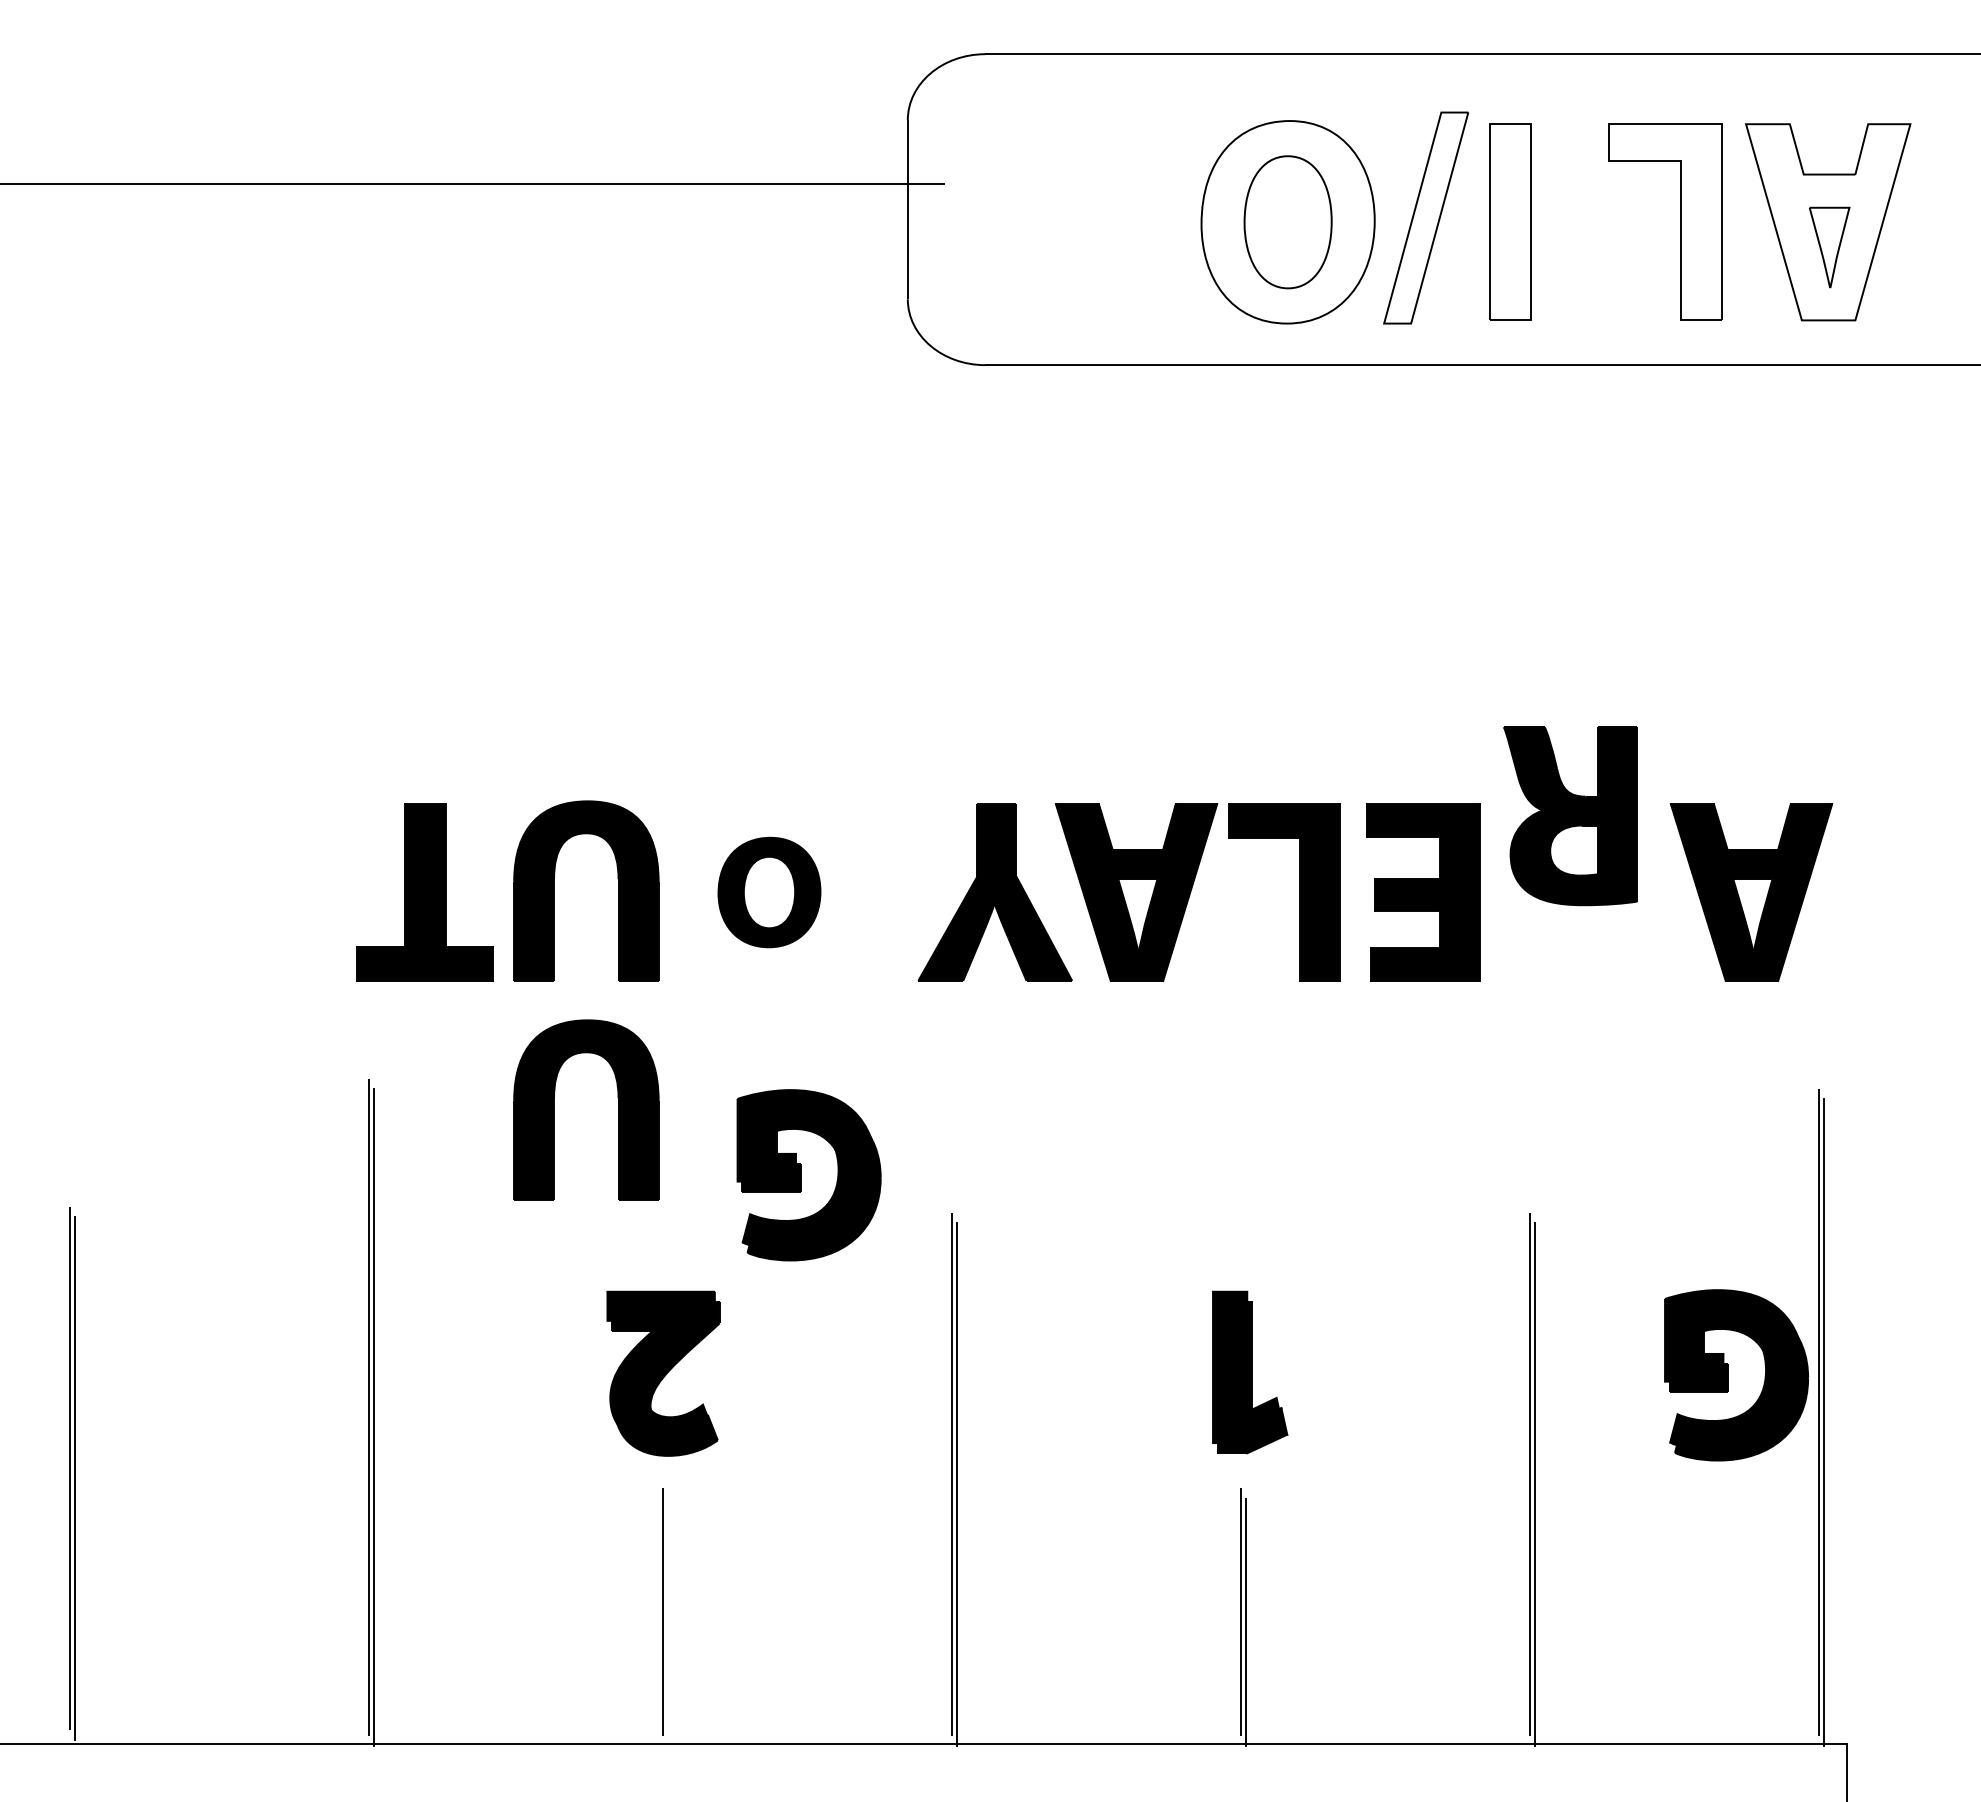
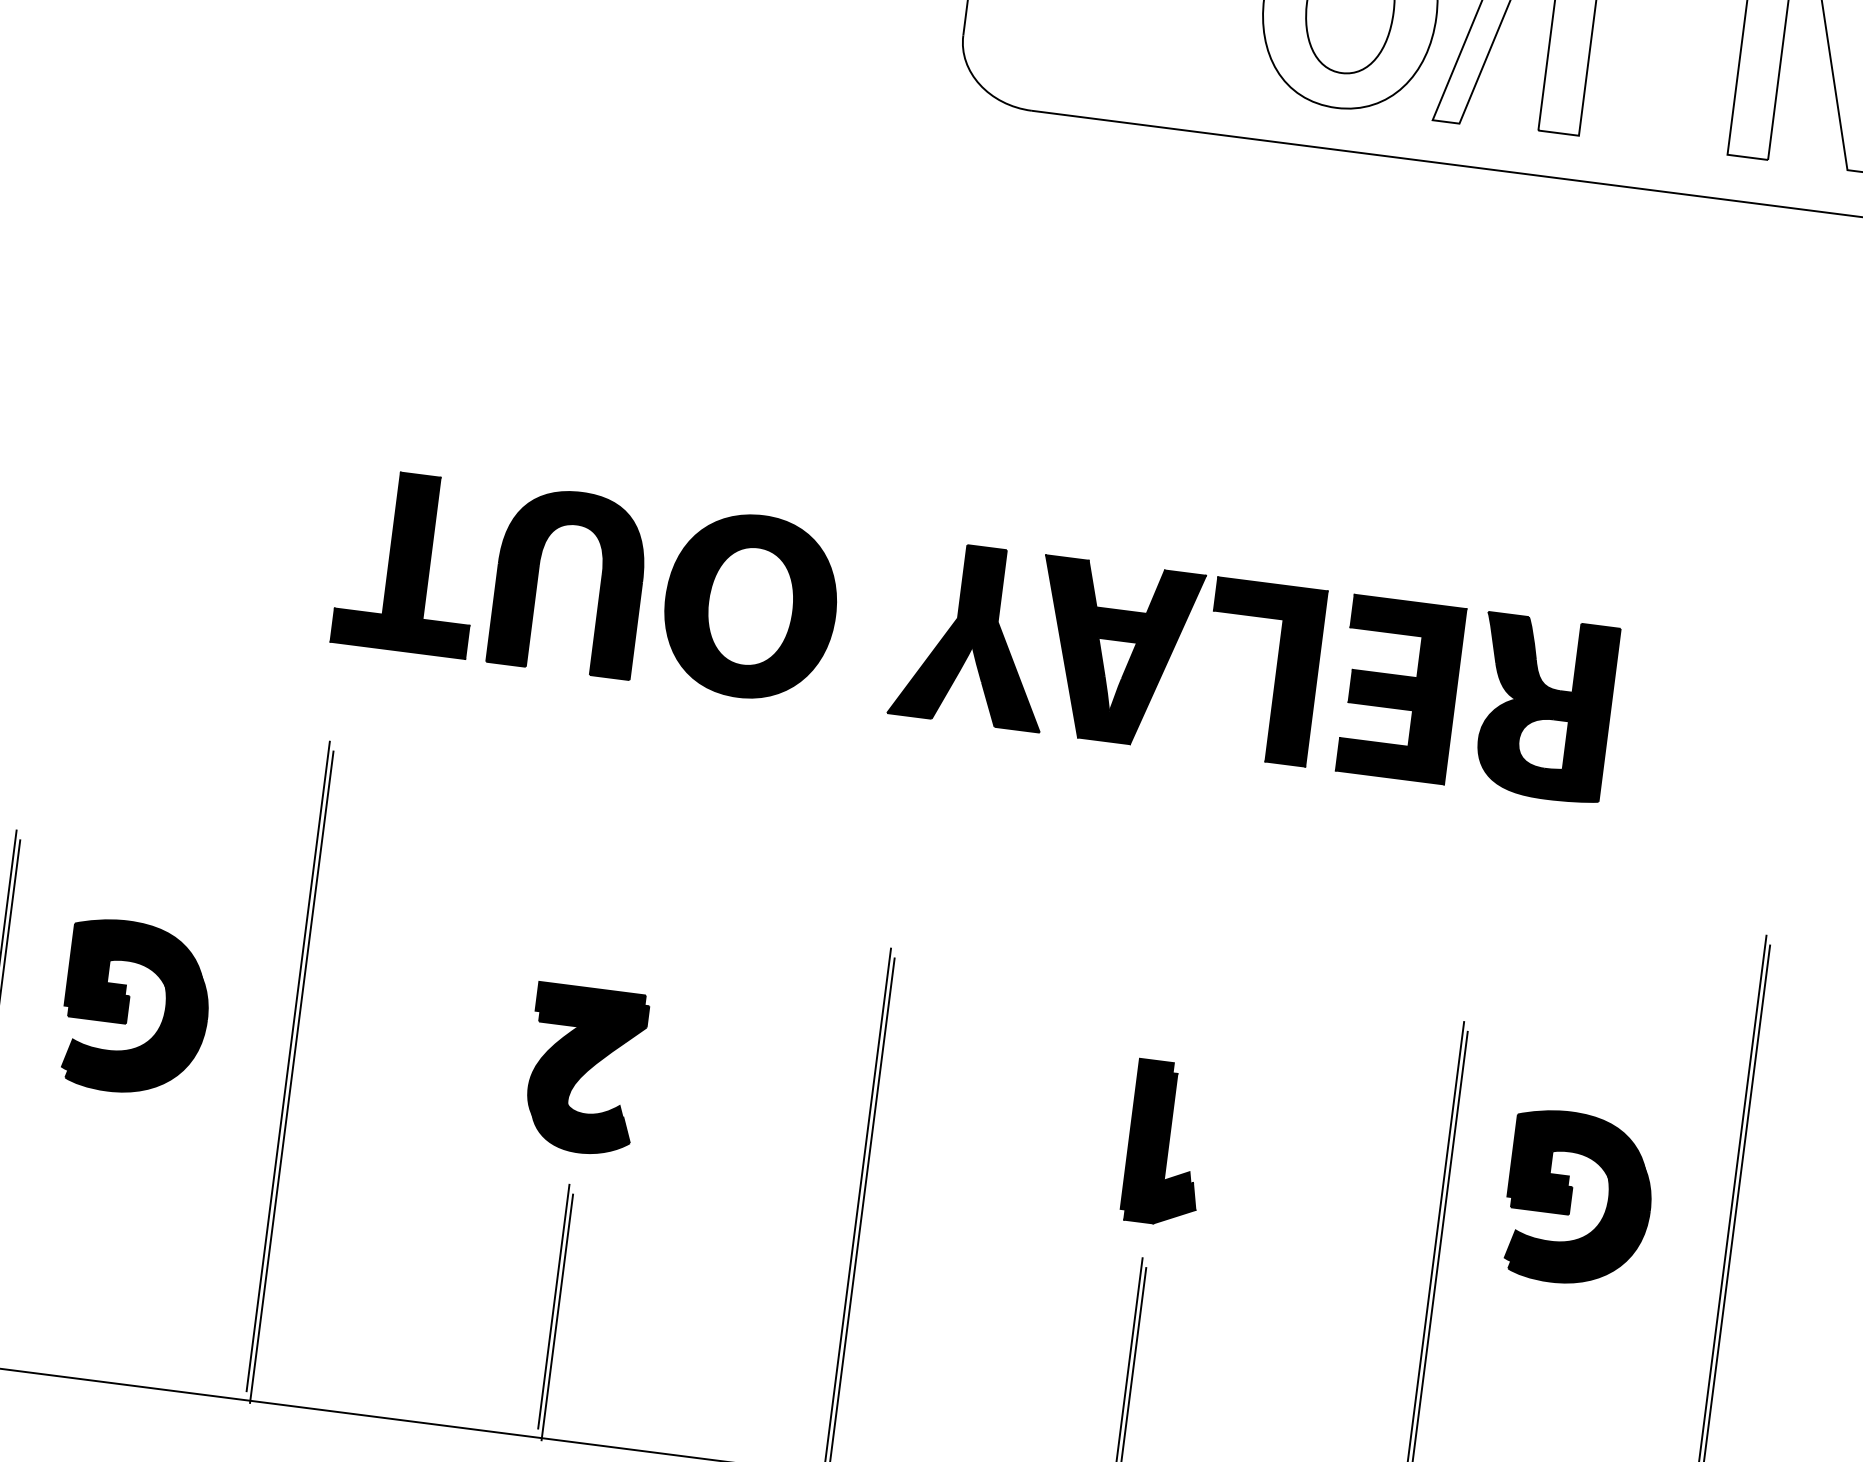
part: (1570, 816) -> (1543, 708), moved
part: (769, 892) -> (750, 606), size x1.67
part: (1751, 892) -> (1724, 731), removed
part: (554, 1109) -> (509, 794), removed
part: (801, 1175) -> (128, 1007), moved
part: (1728, 1375) -> (1571, 1198), moved
line: (668, 1622) -> (557, 1317), added

